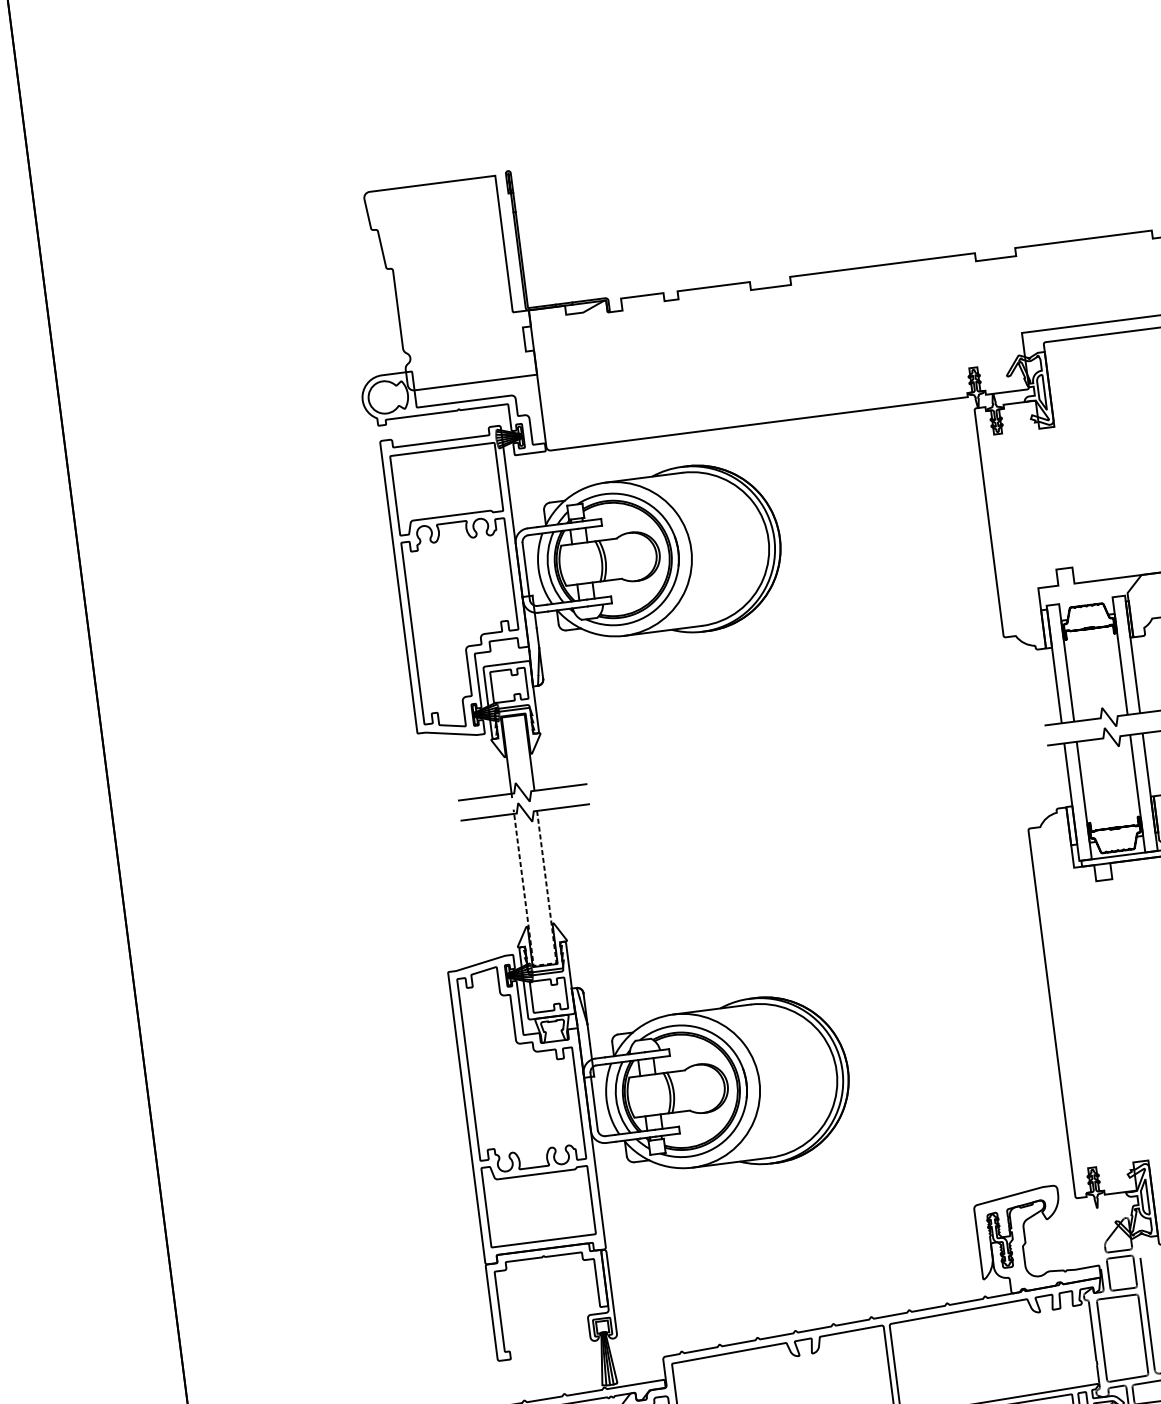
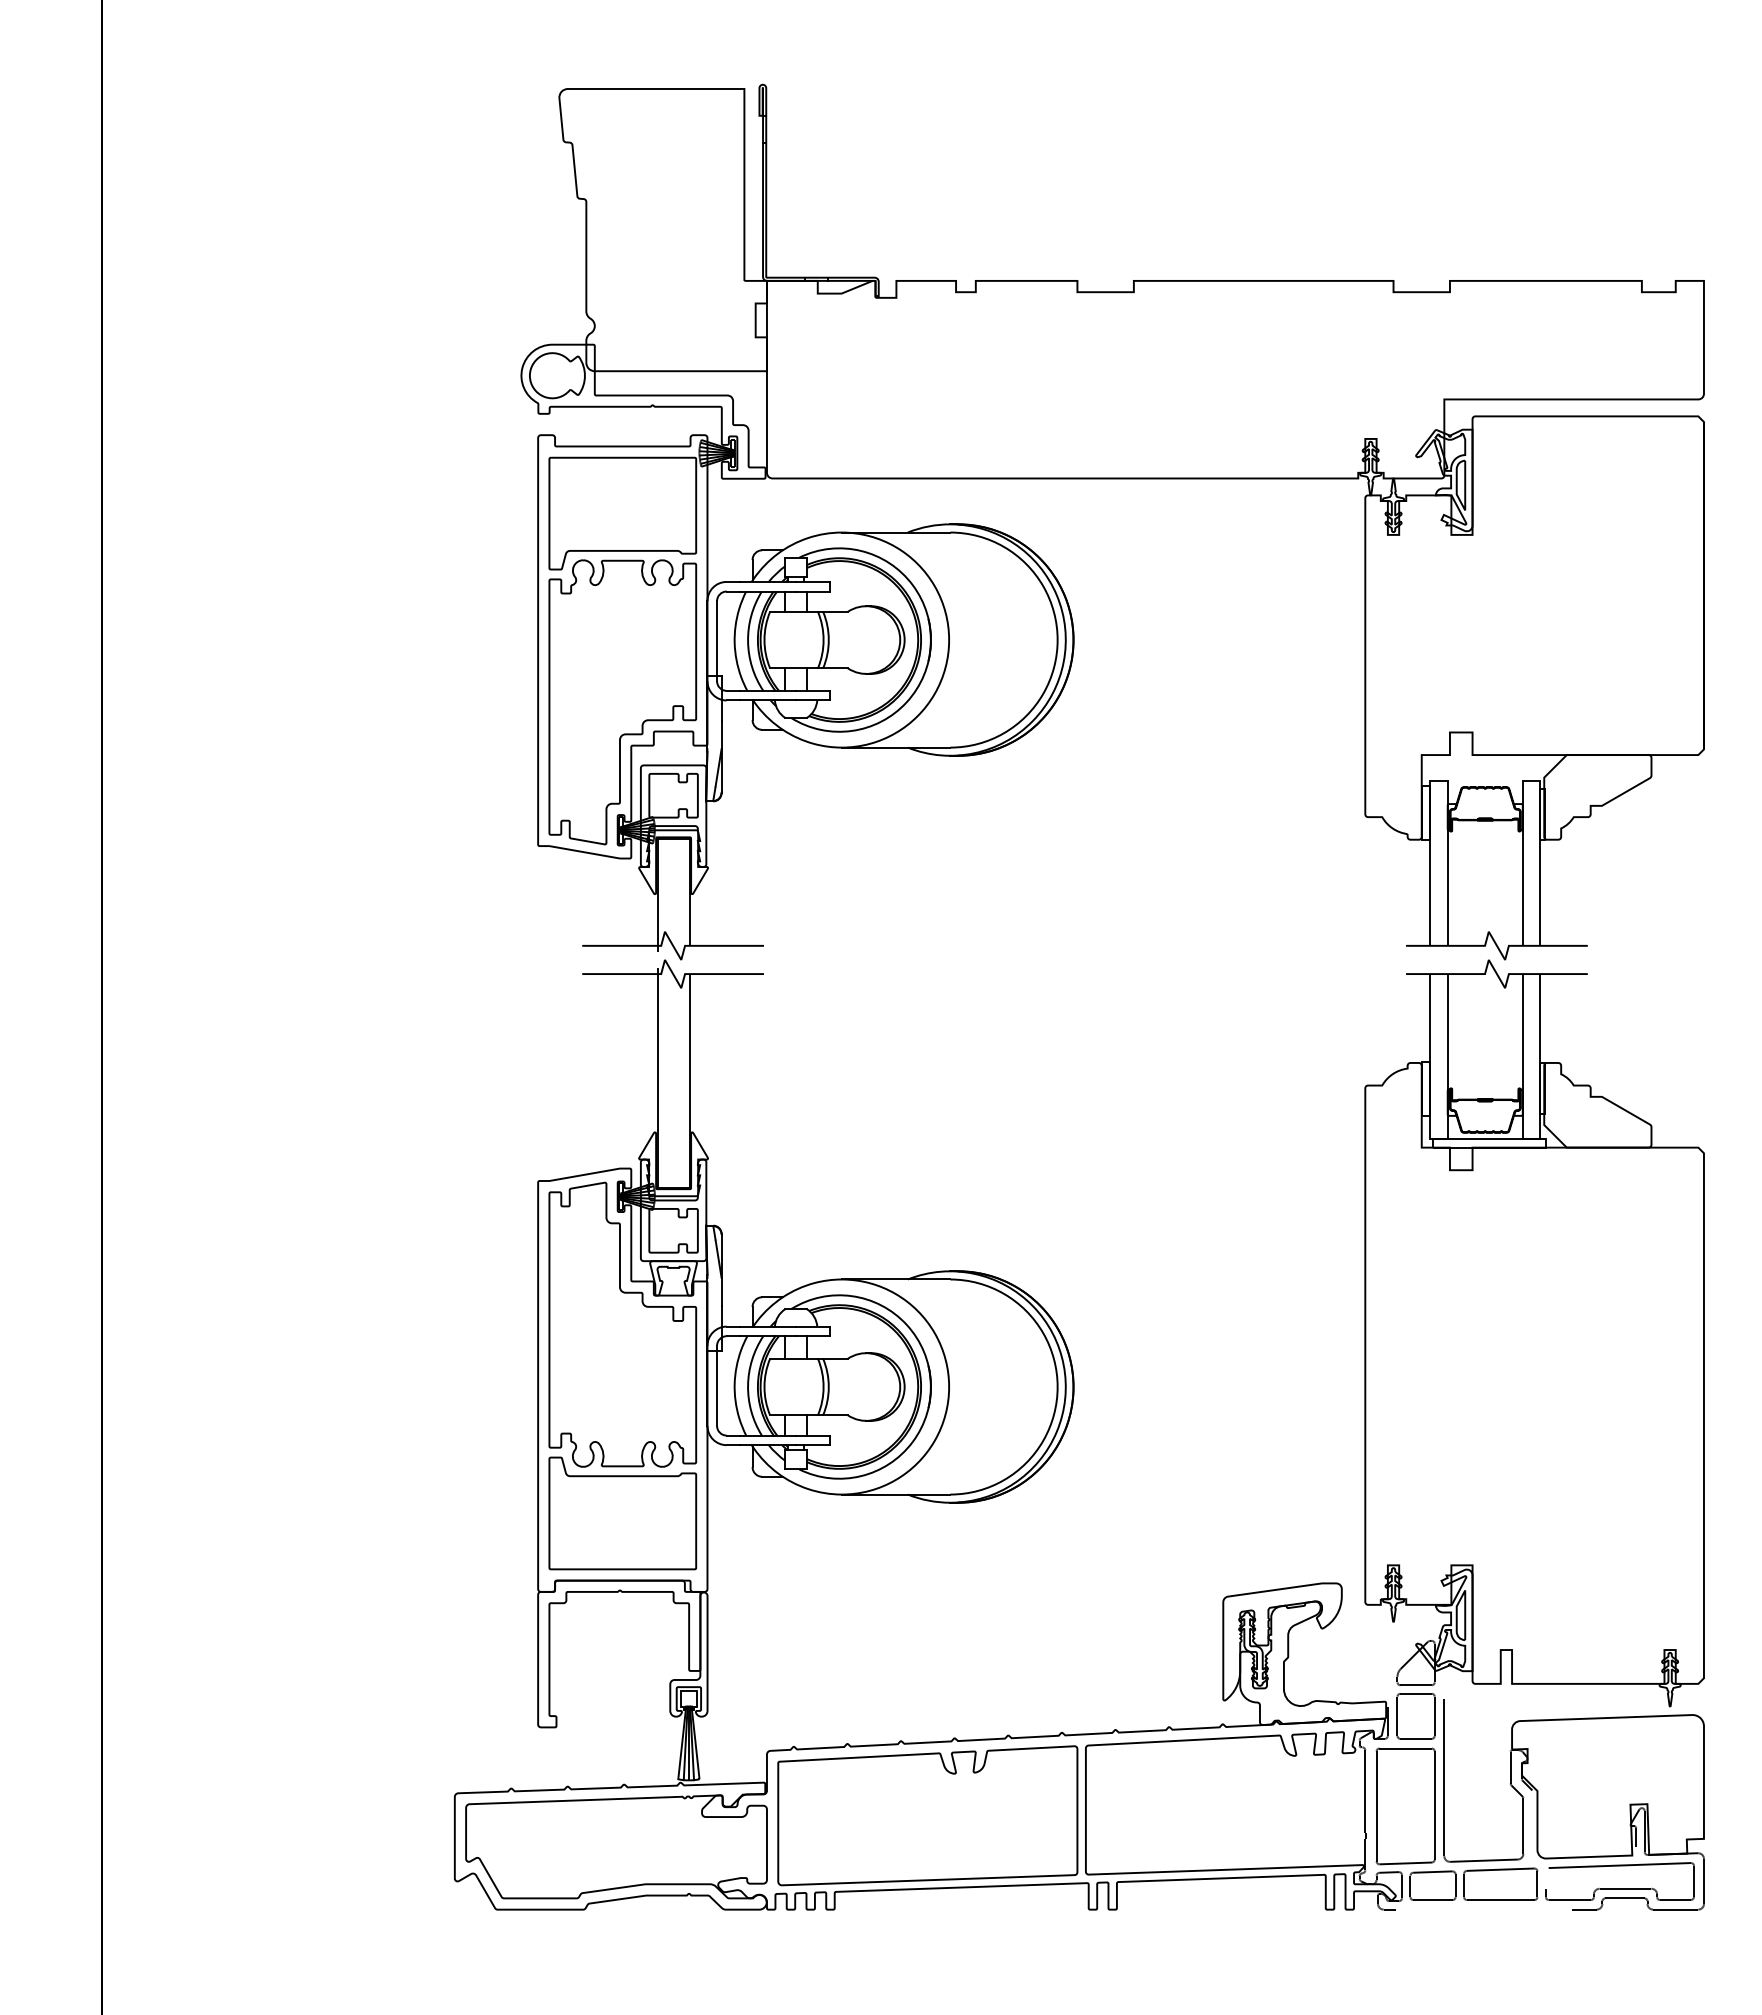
line: (542, 964) -> (670, 1187), dashed -> solid

